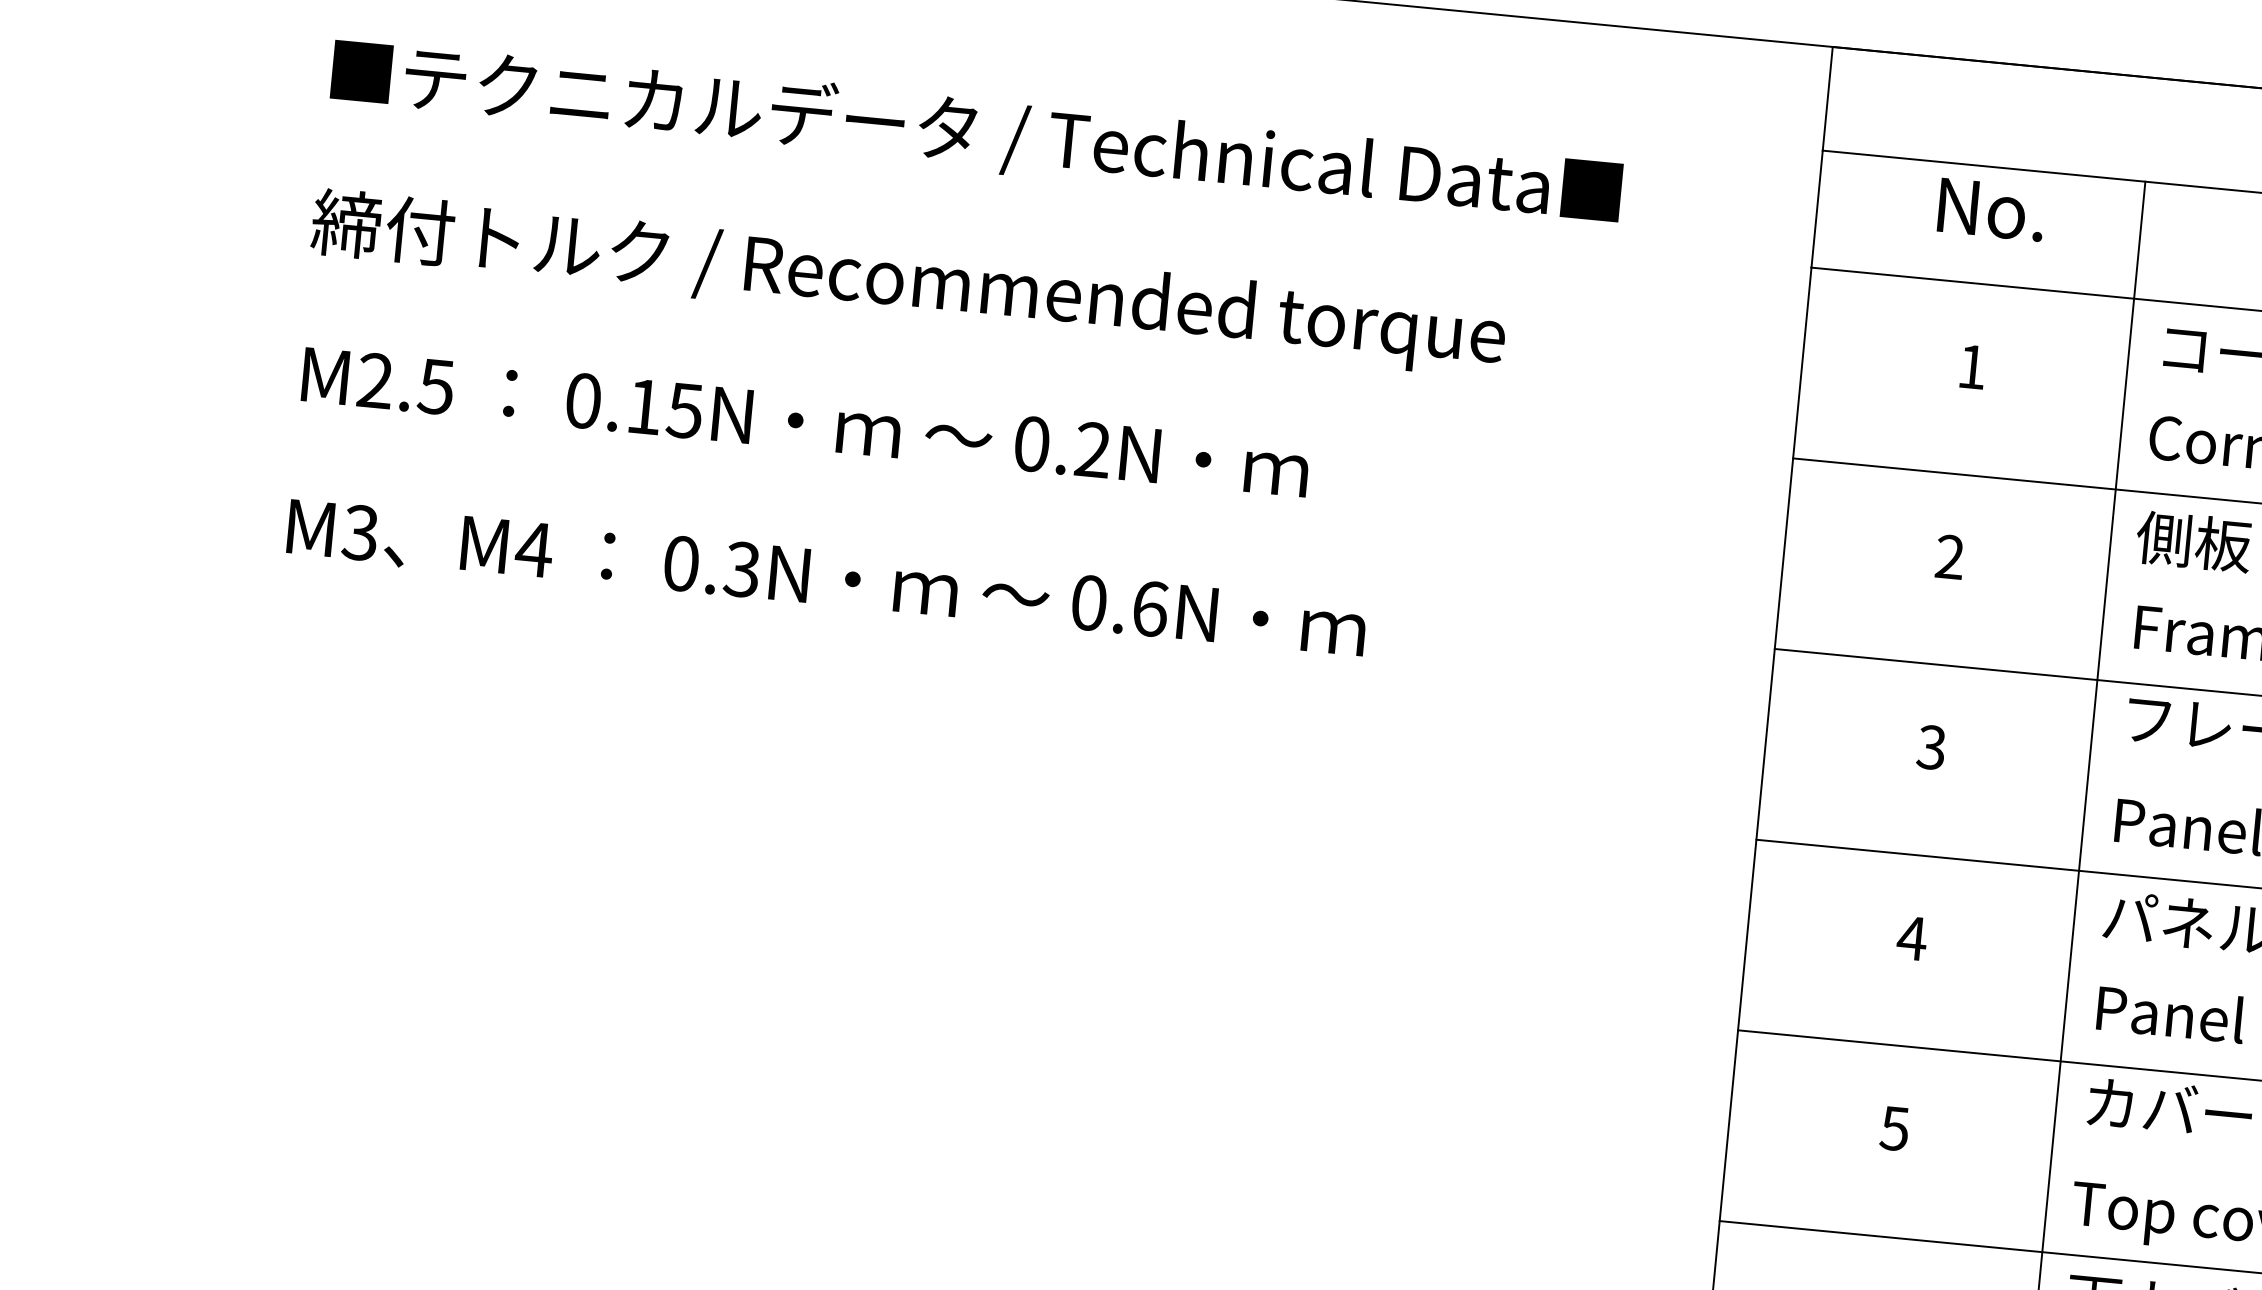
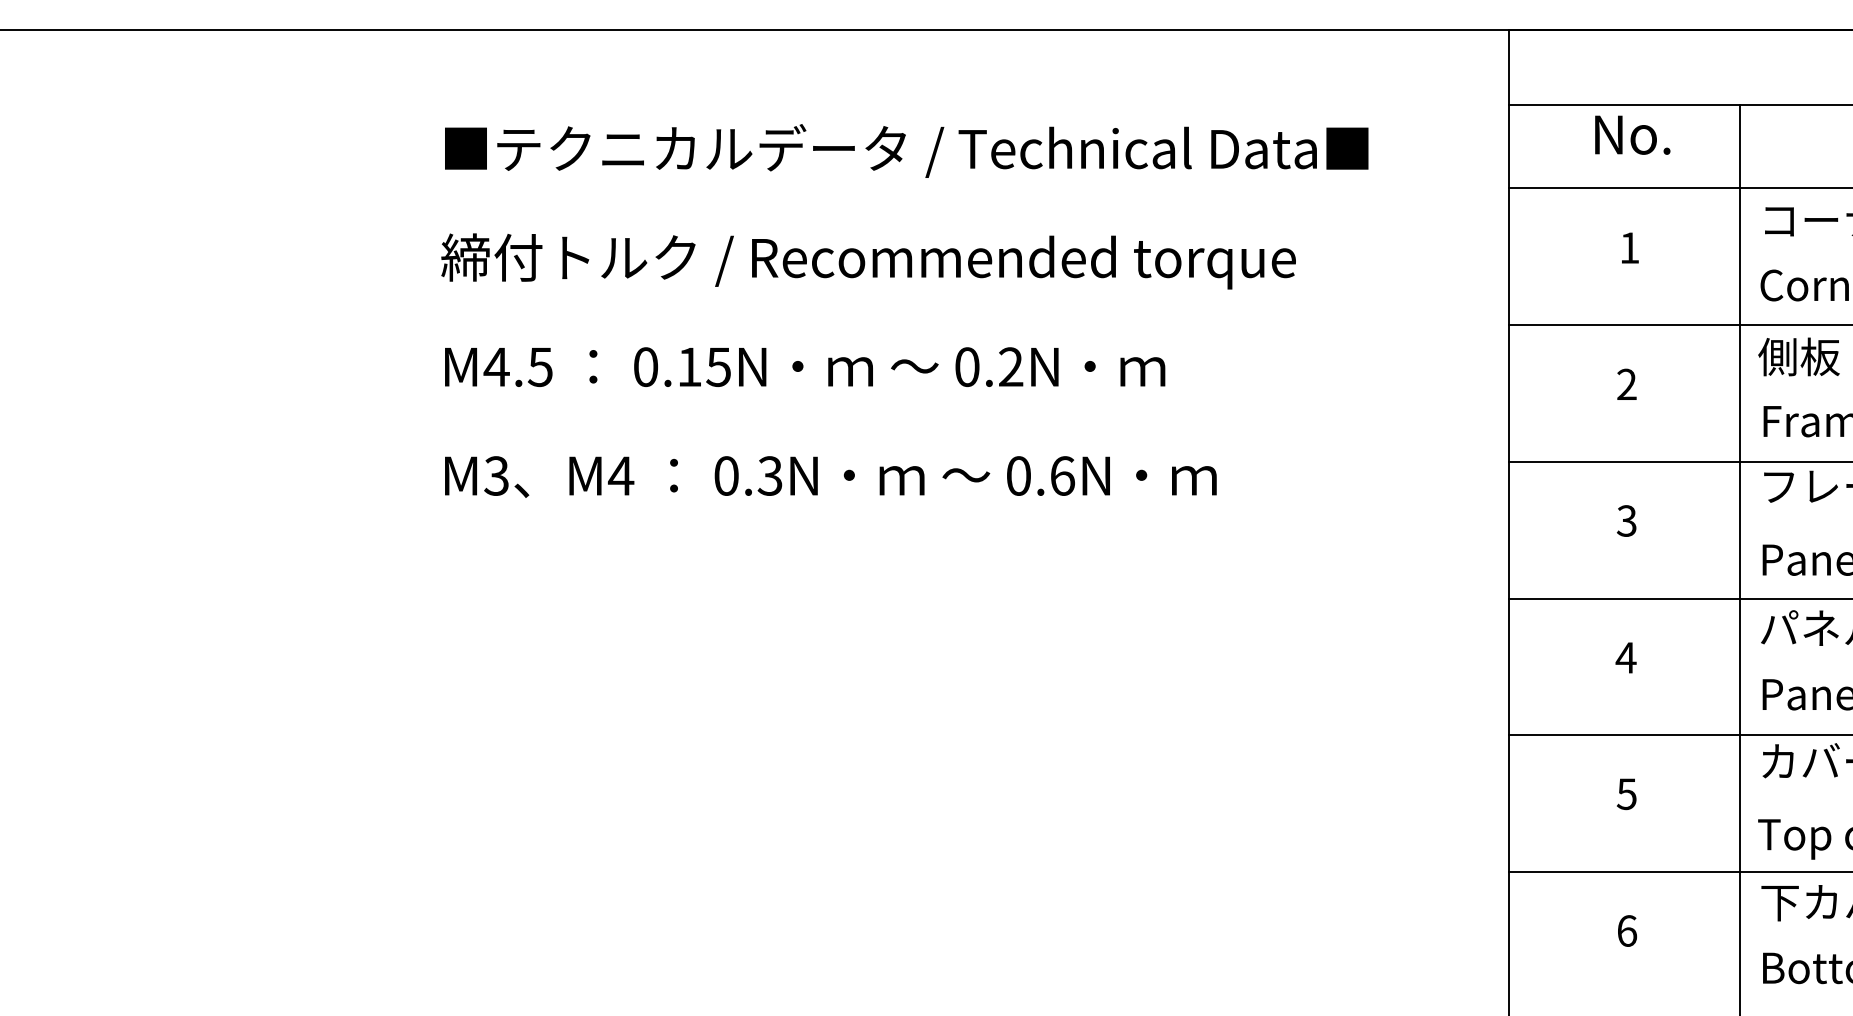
text: (375, 380) -> (496, 366), M2.5 -> M4.5

